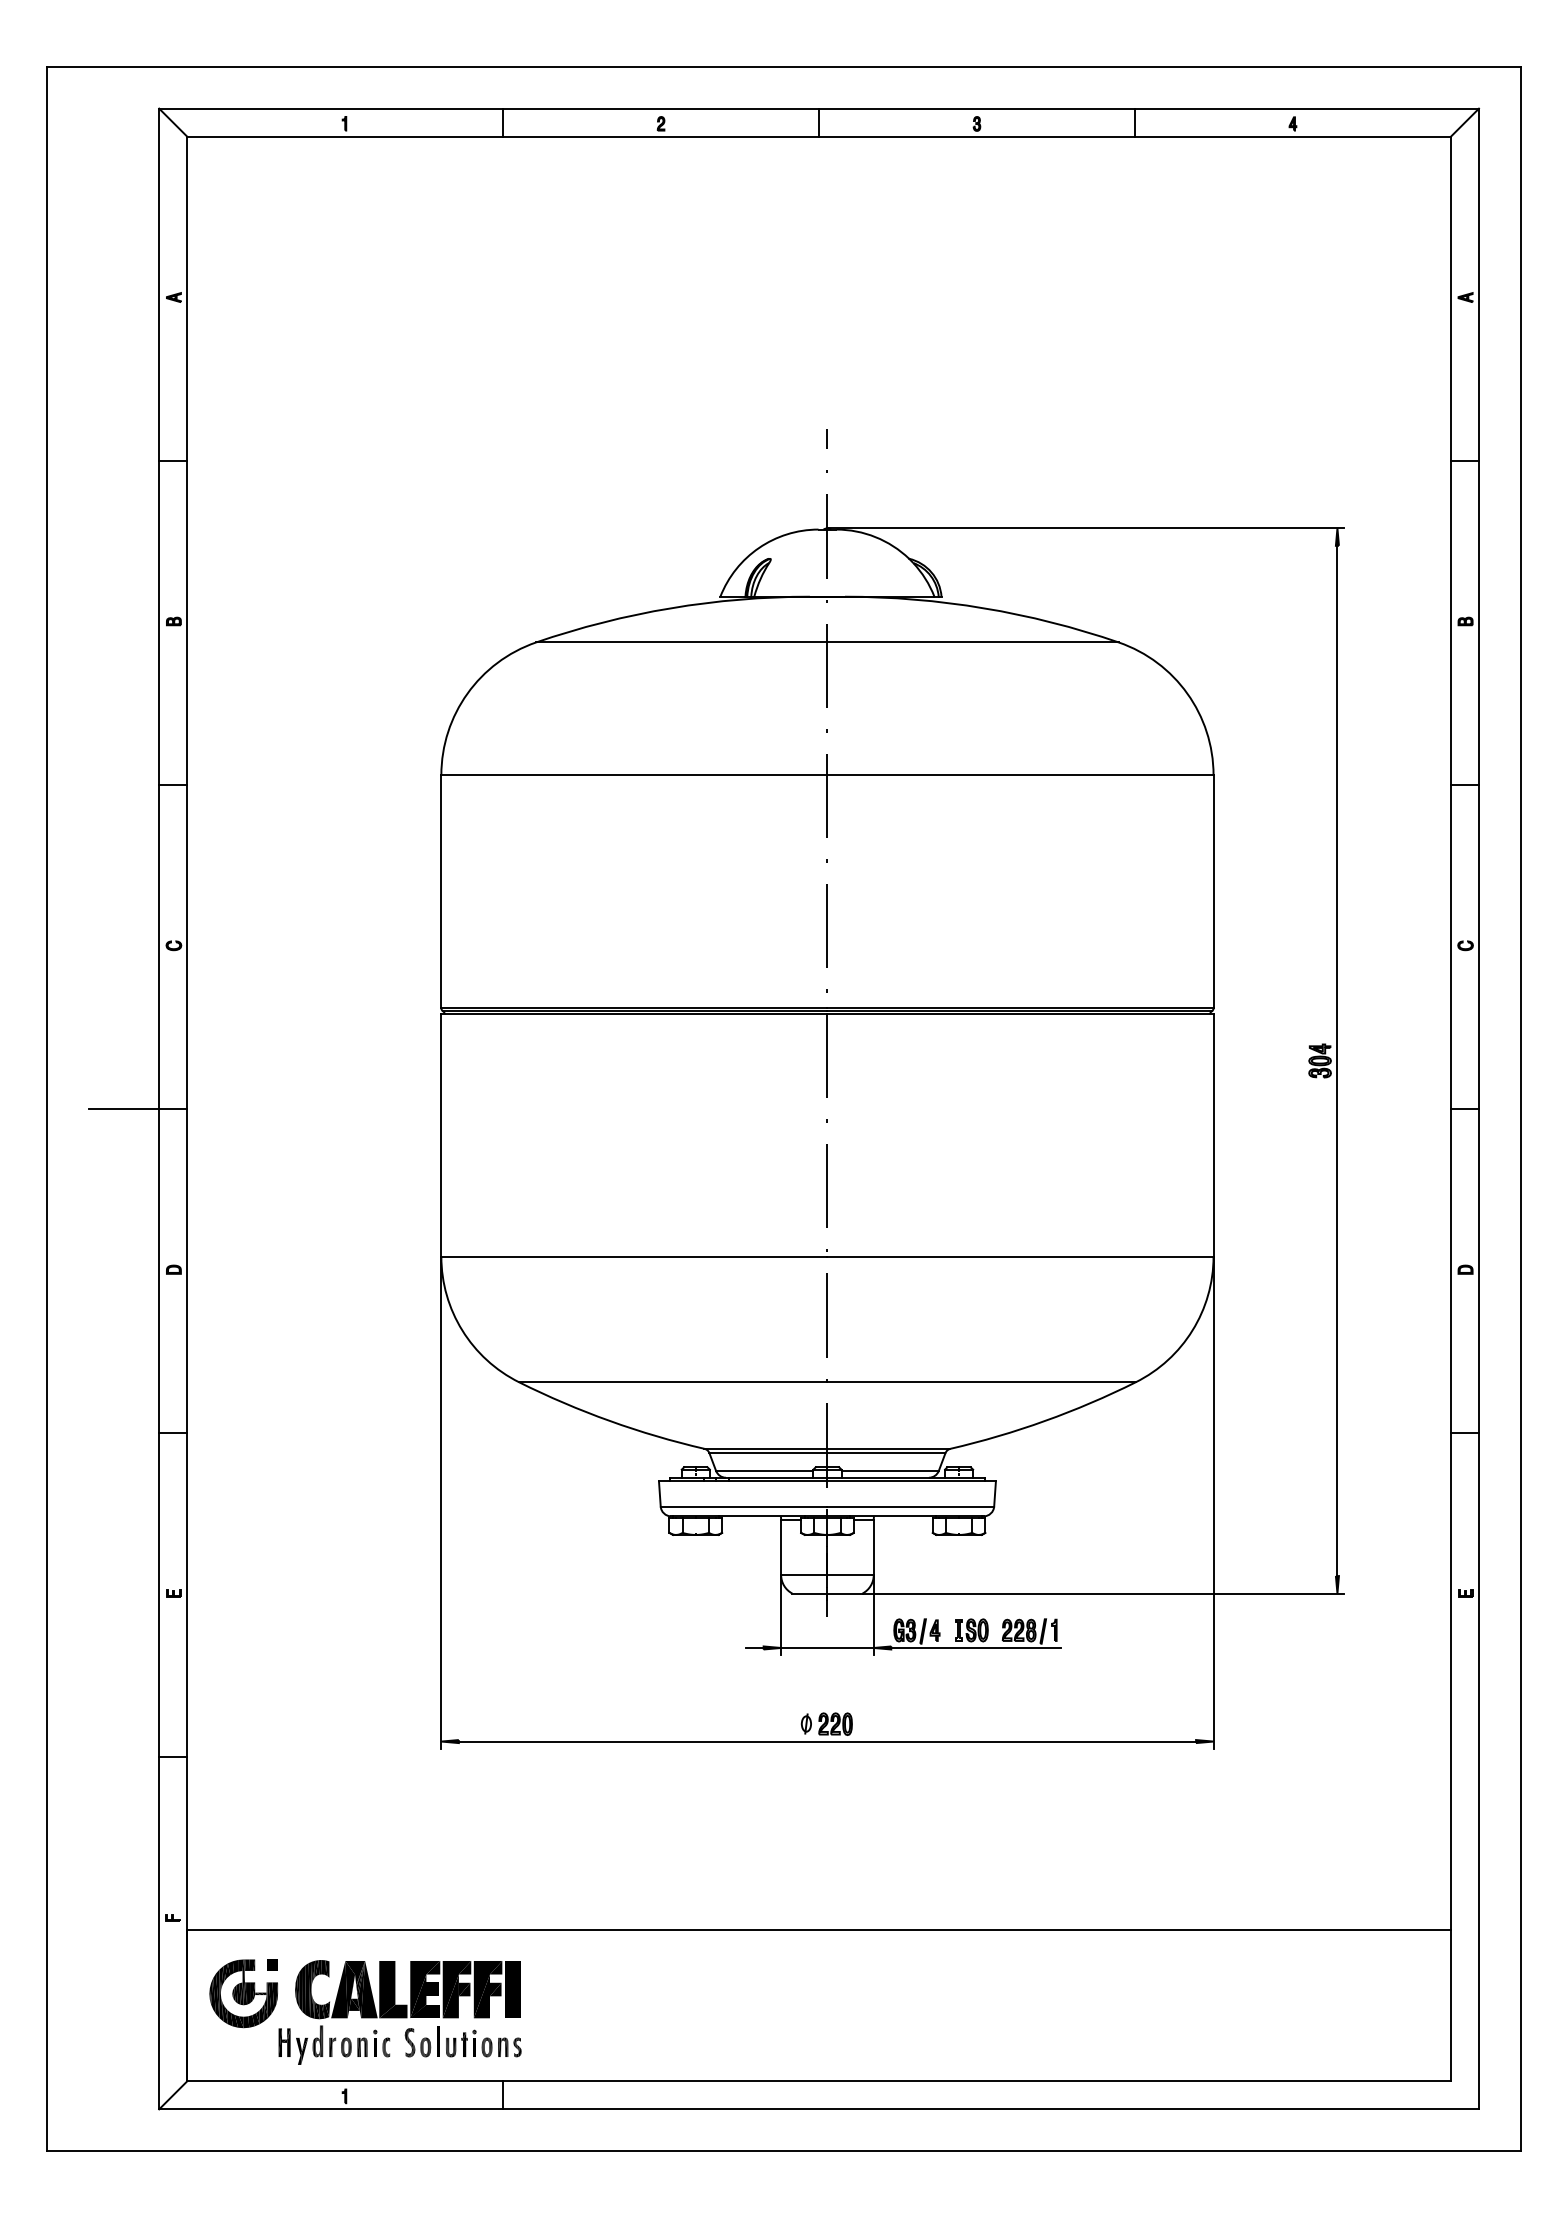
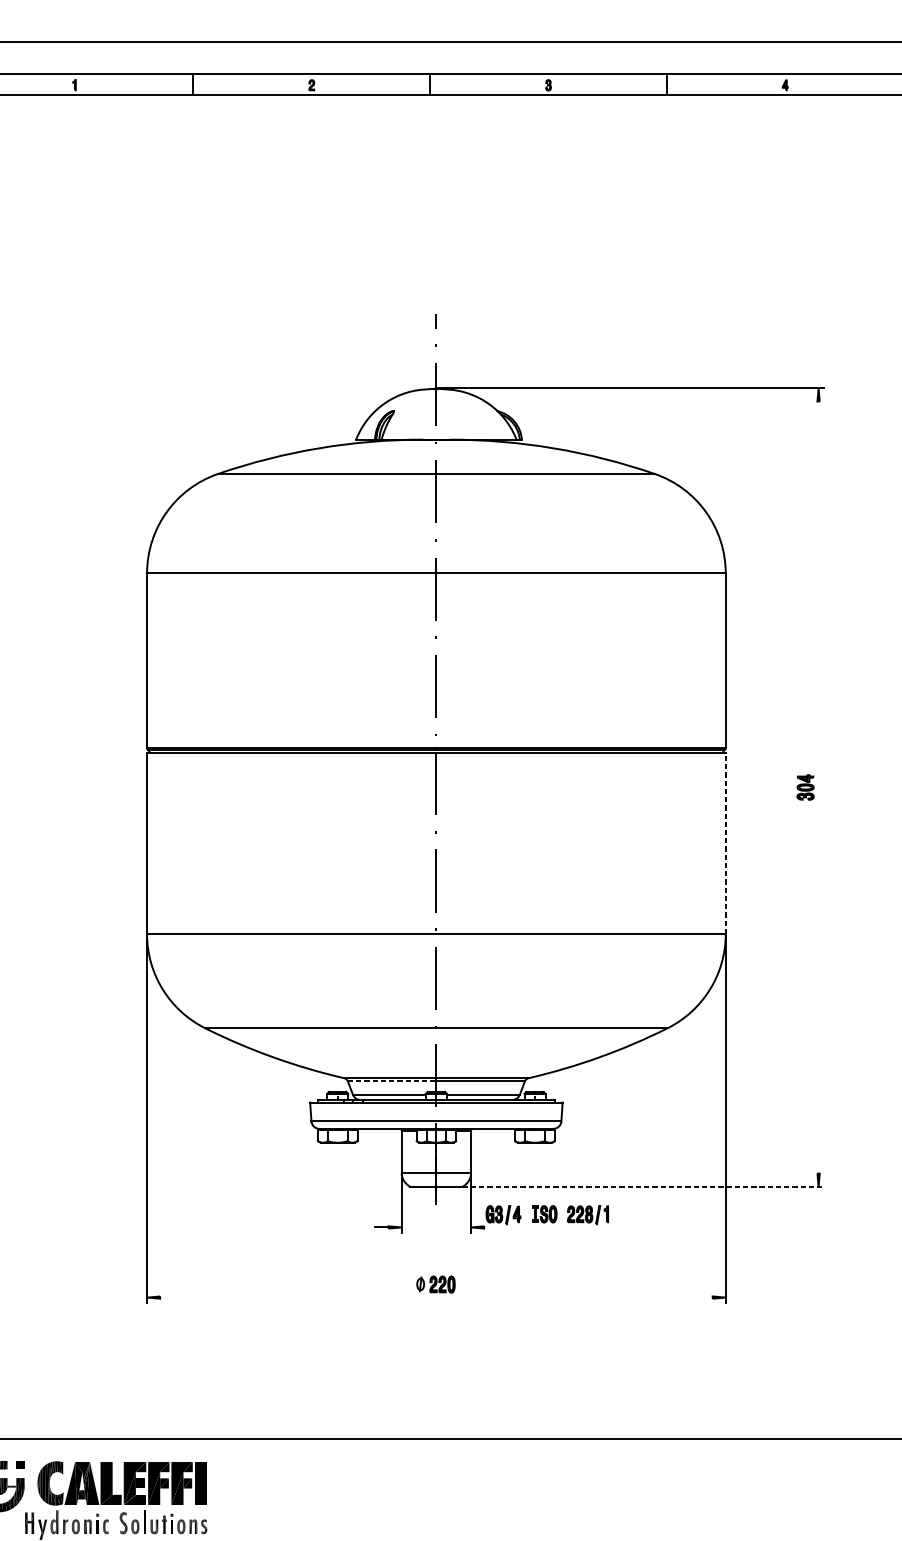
line: (1337, 1060) -> (818, 787), removed
line: (1213, 1135) -> (725, 843), solid -> dashed
line: (768, 1453) -> (392, 1081), solid -> dashed
line: (1103, 1593) -> (643, 1186), solid -> dashed
line: (827, 1647) -> (436, 1227), removed
line: (975, 1647) -> (547, 1227), removed
line: (827, 1741) -> (436, 1297), removed

